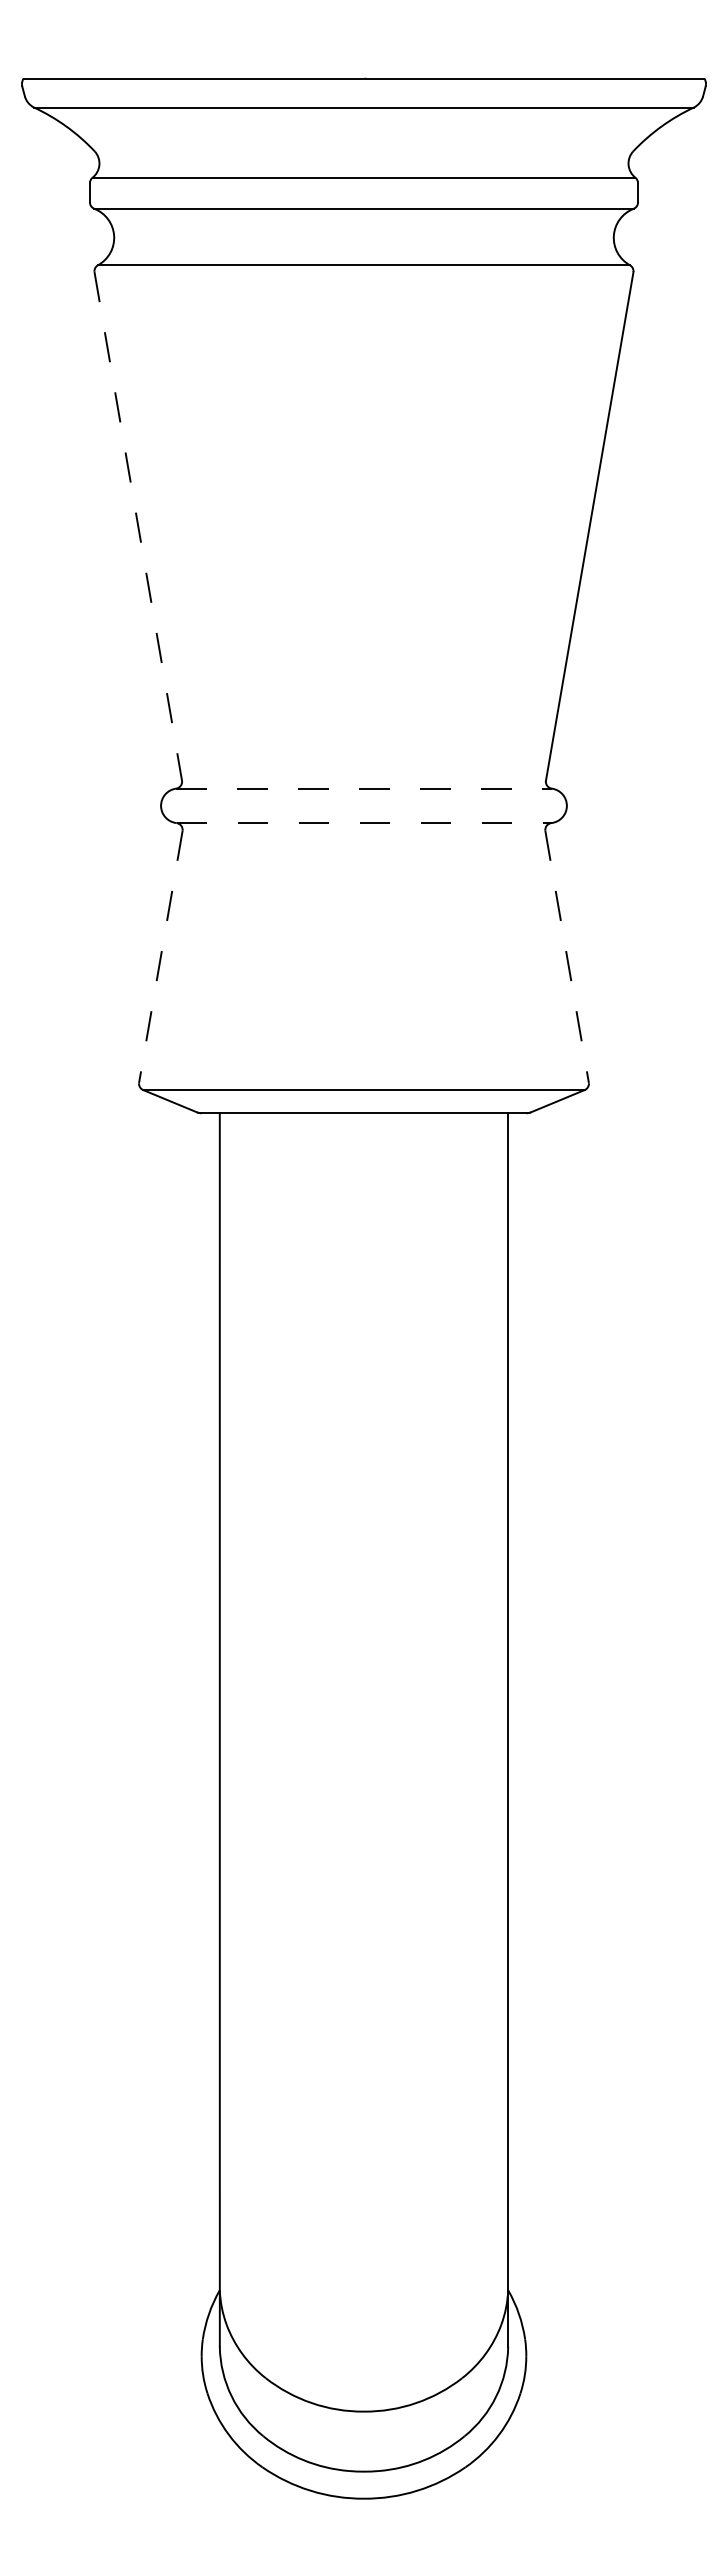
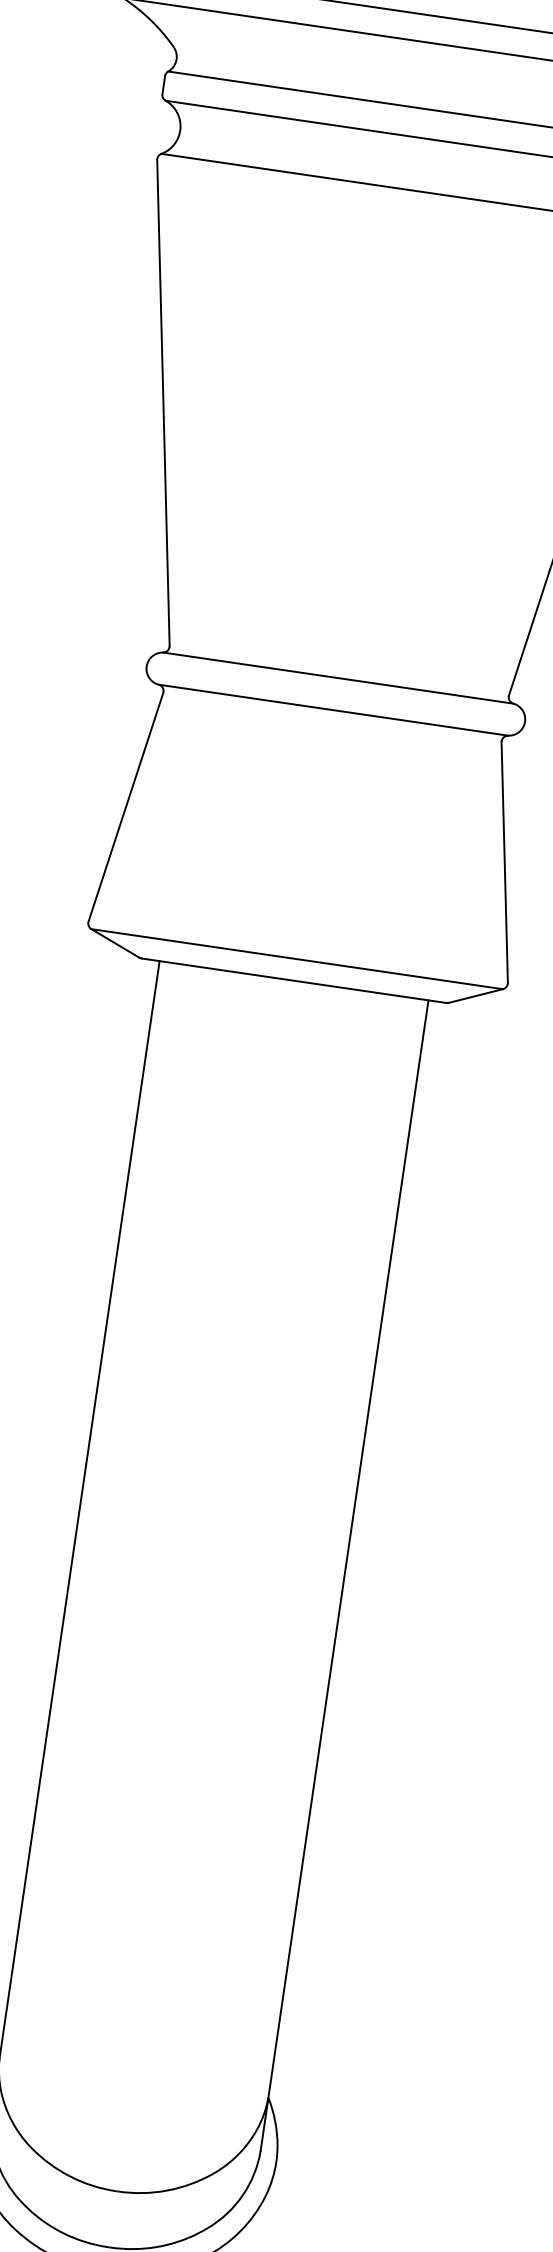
line: (138, 527) -> (163, 403), dashed -> solid
line: (364, 788) -> (338, 678), dashed -> solid
line: (364, 823) -> (333, 710), dashed -> solid
line: (160, 956) -> (125, 806), dashed -> solid
line: (567, 956) -> (505, 862), dashed -> solid

